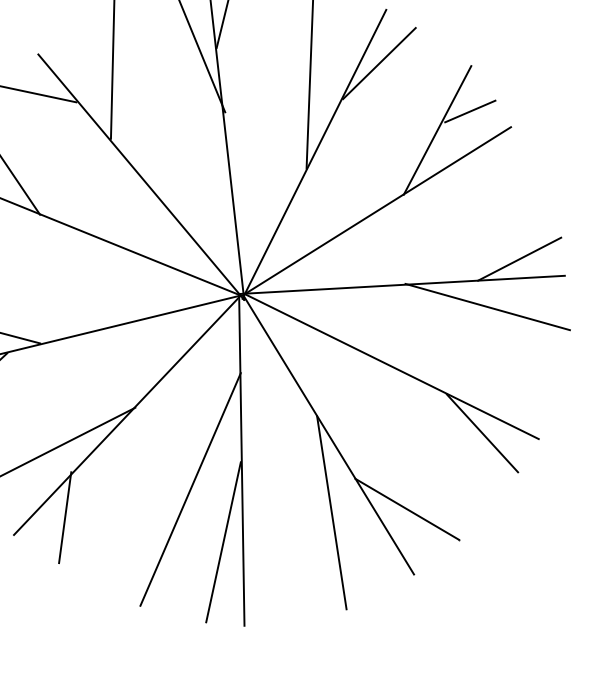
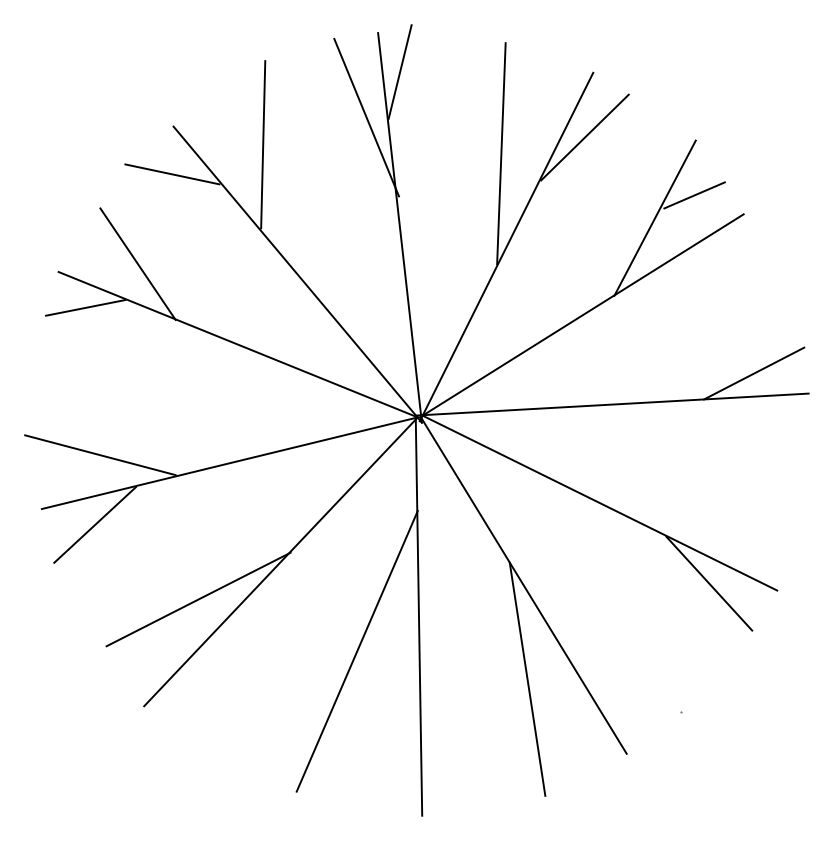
line: (487, 307) -> (715, 431), removed
line: (407, 509) -> (618, 675), removed
line: (64, 517) -> (205, 685), removed
line: (223, 541) -> (396, 714), removed

